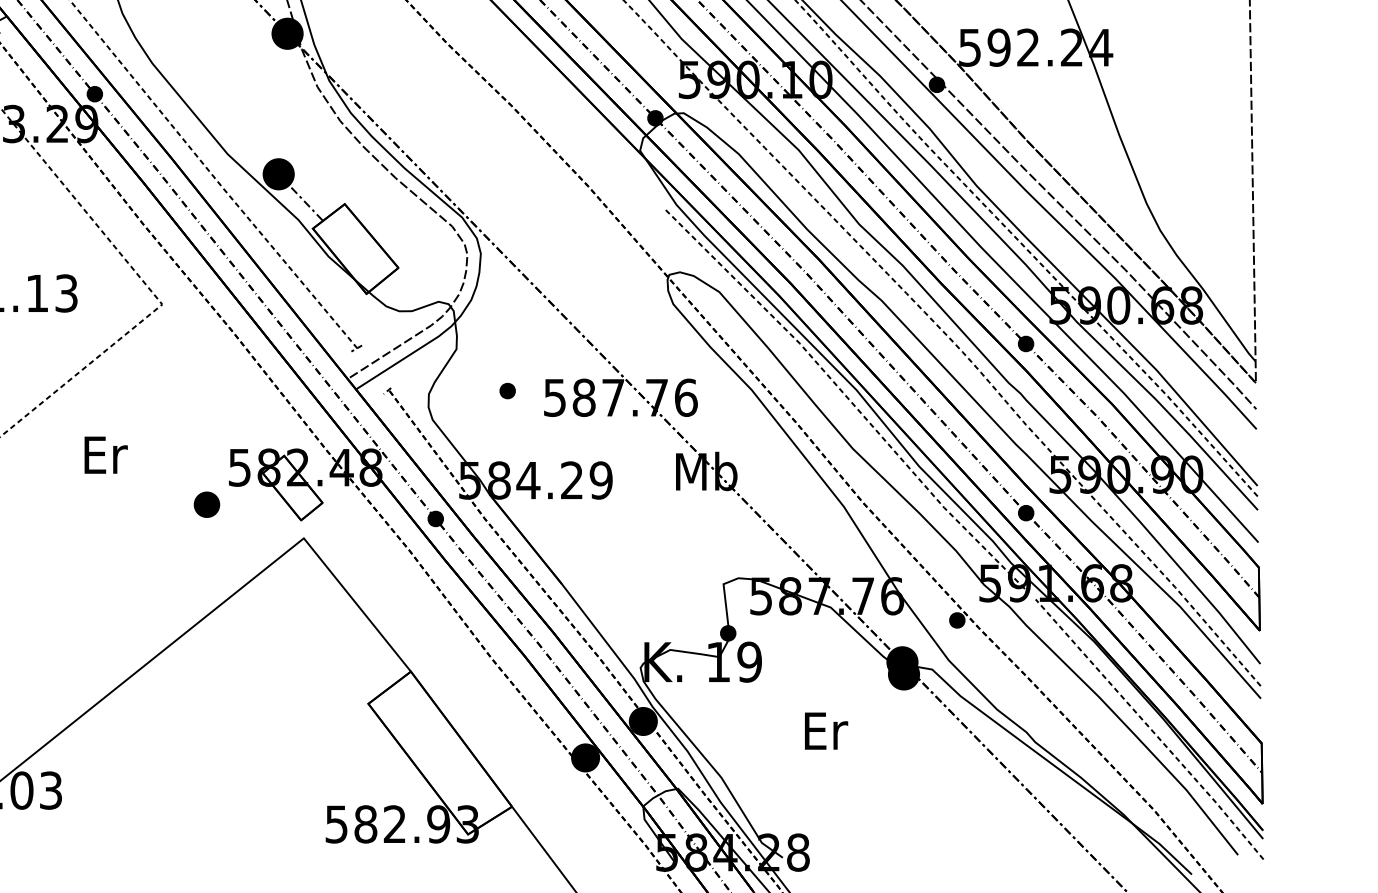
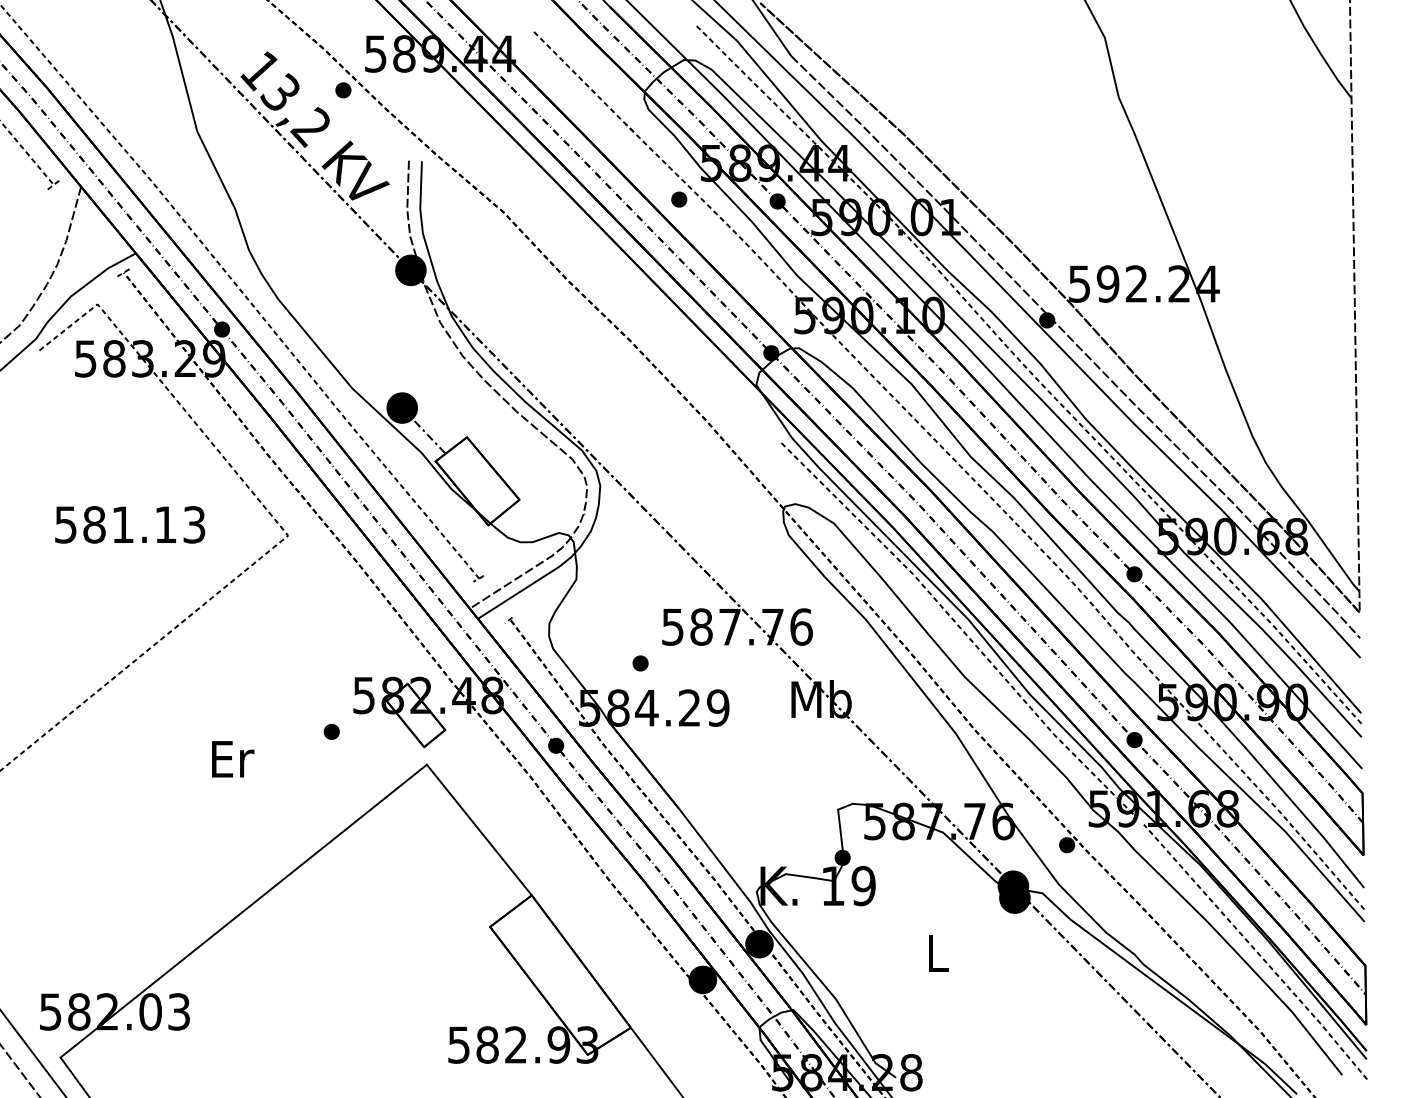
part: (507, 391) -> (640, 663), moved
text: (106, 455) -> (233, 759), moved
part: (206, 504) -> (331, 731), size x0.62
text: (826, 730) -> (938, 953), Er -> L

